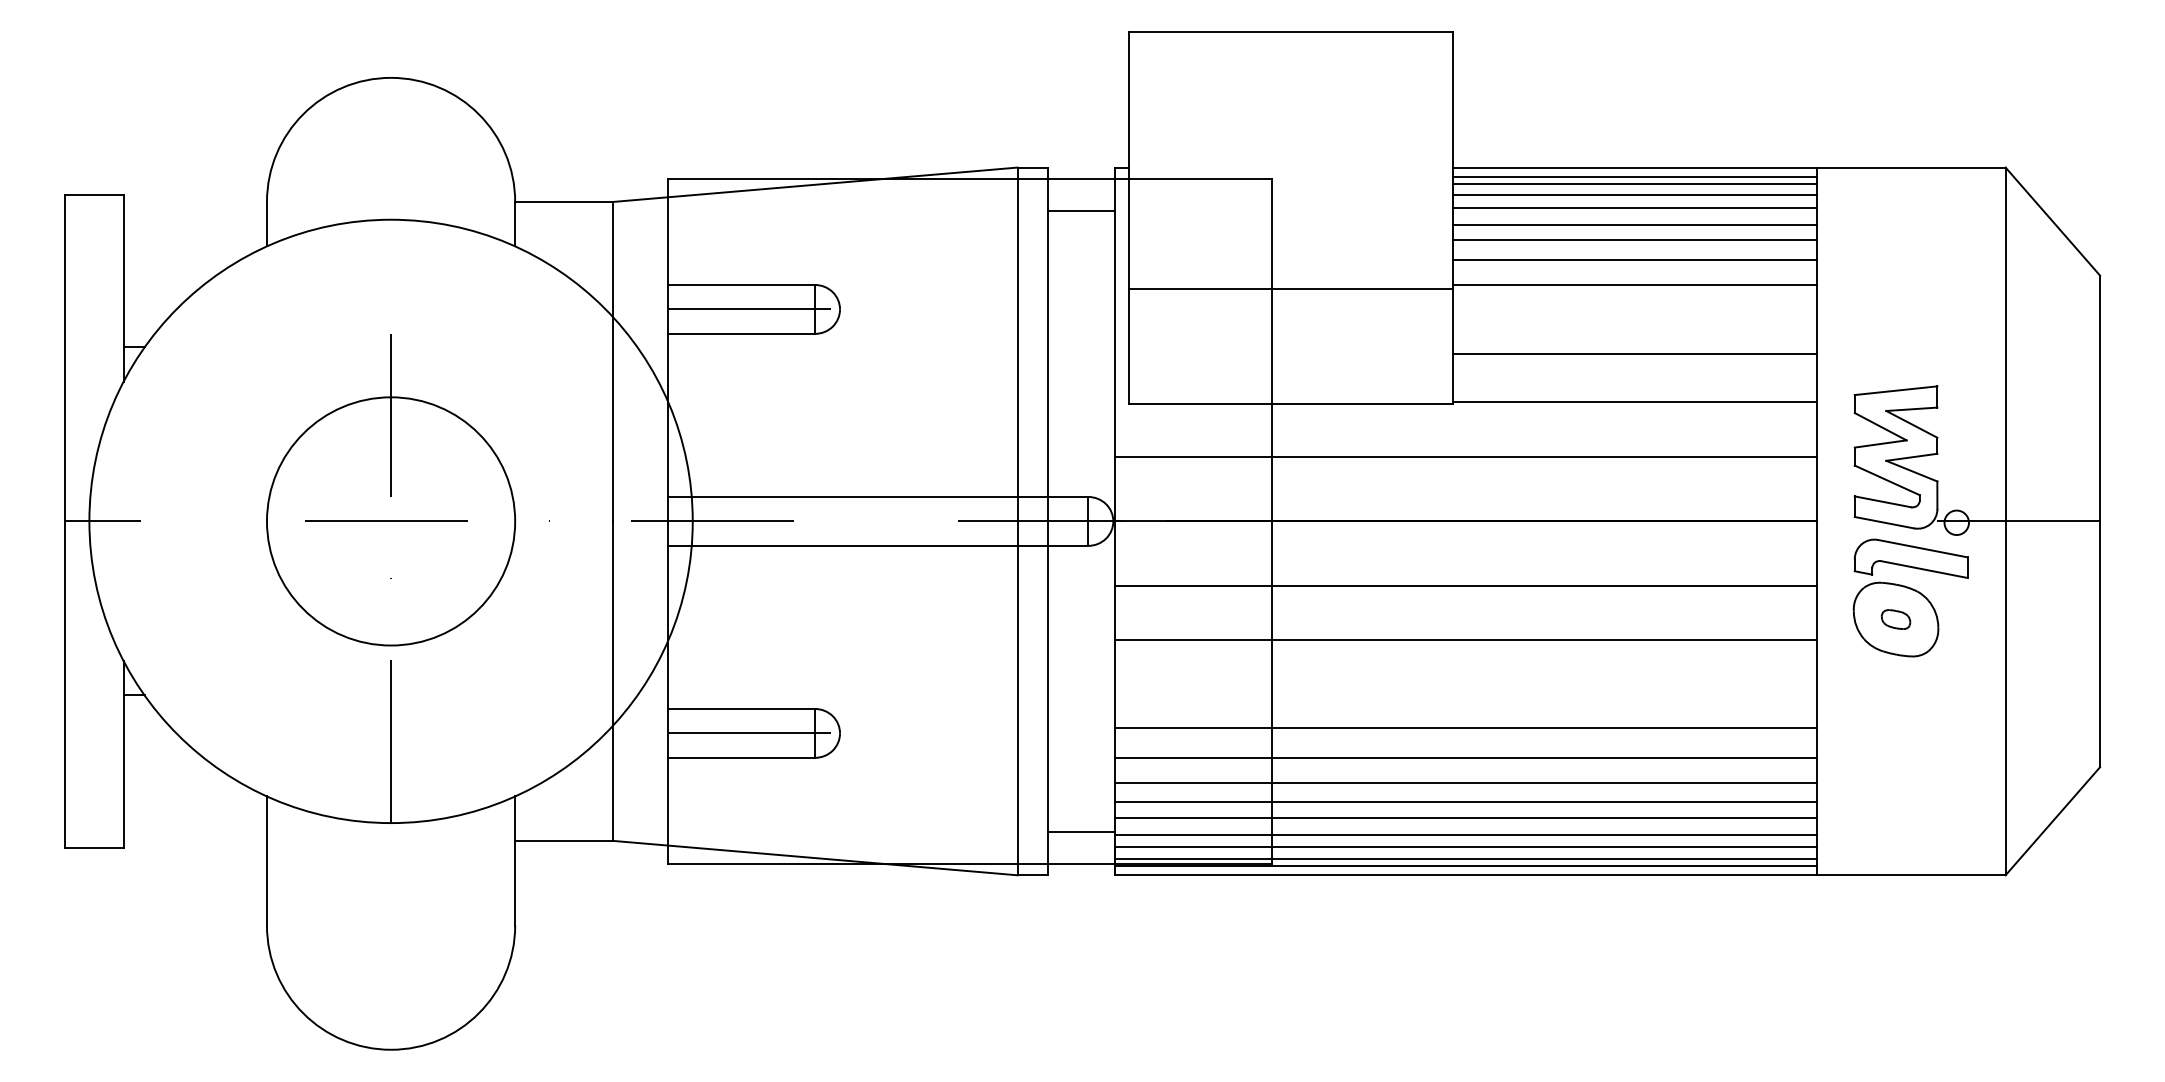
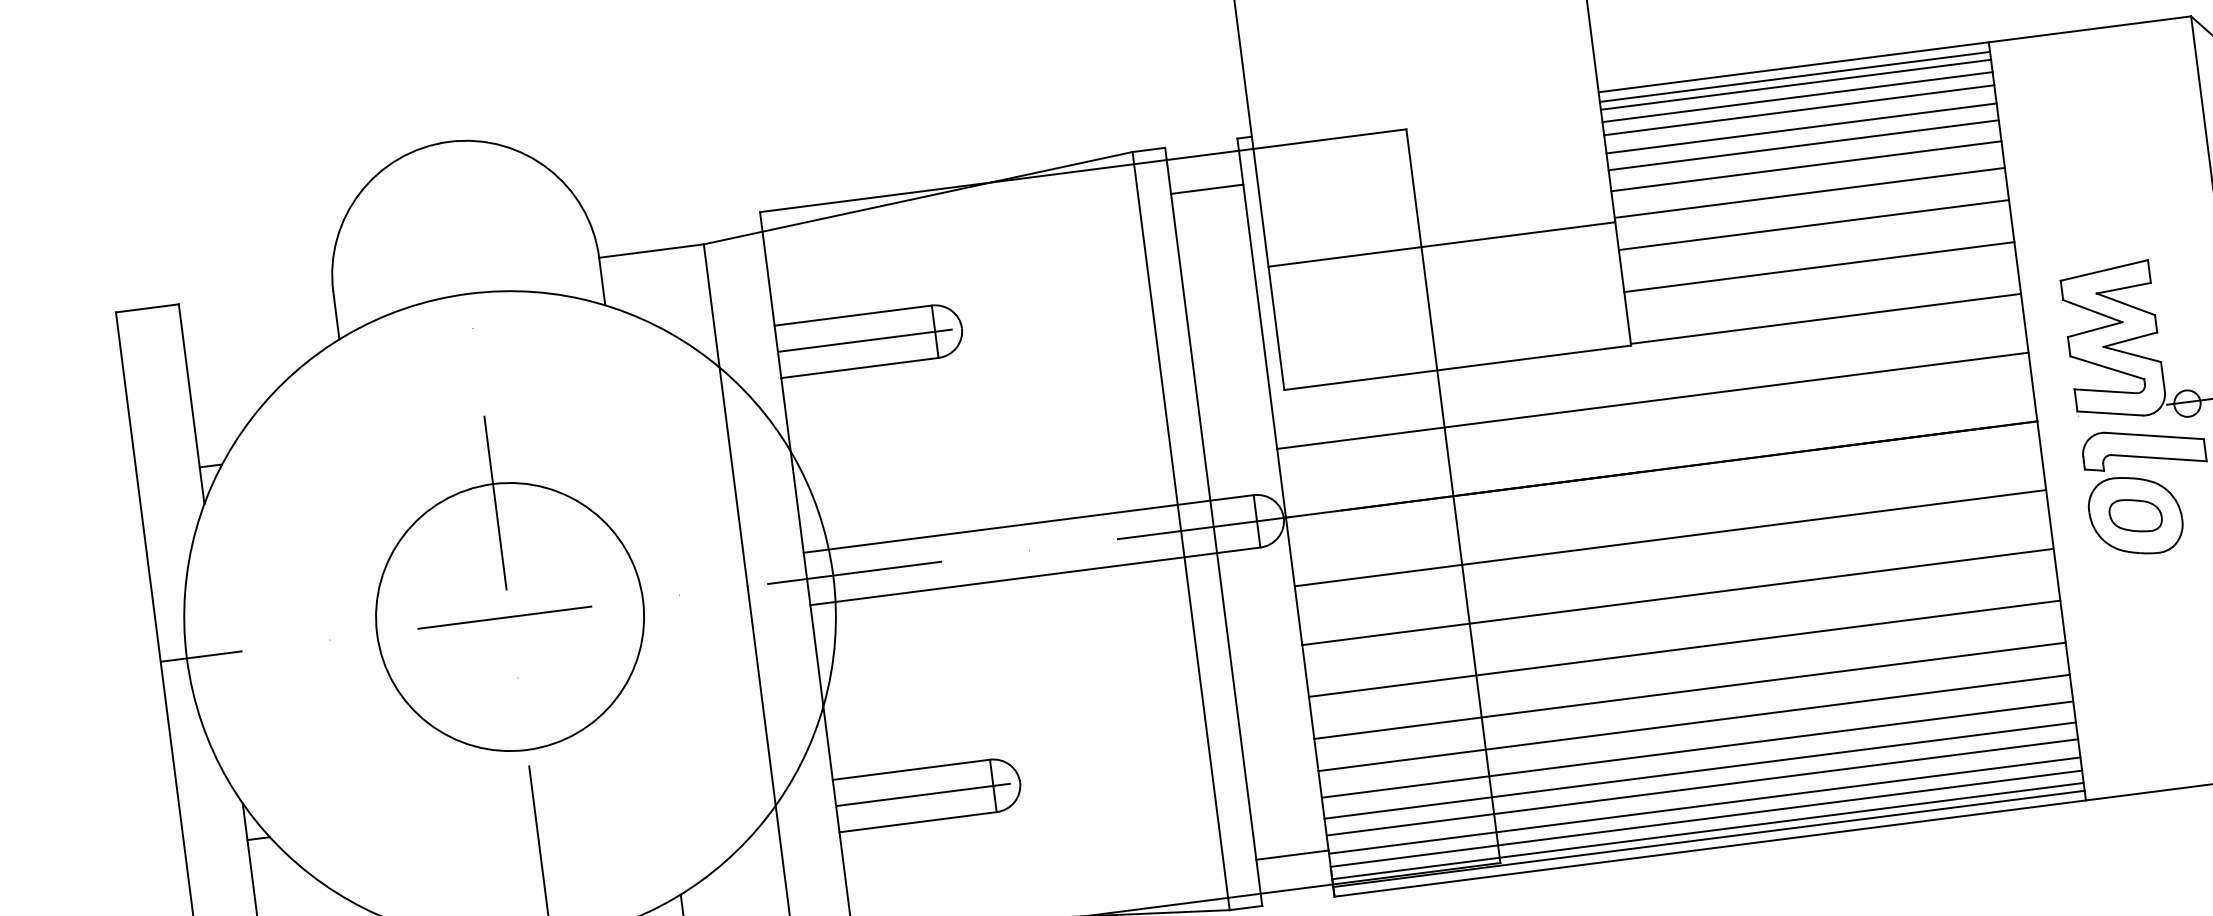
line: (1634, 314) -> (1813, 224), added
part: (1895, 619) -> (2135, 515), size x1.67
line: (1465, 688) -> (1683, 648), added

